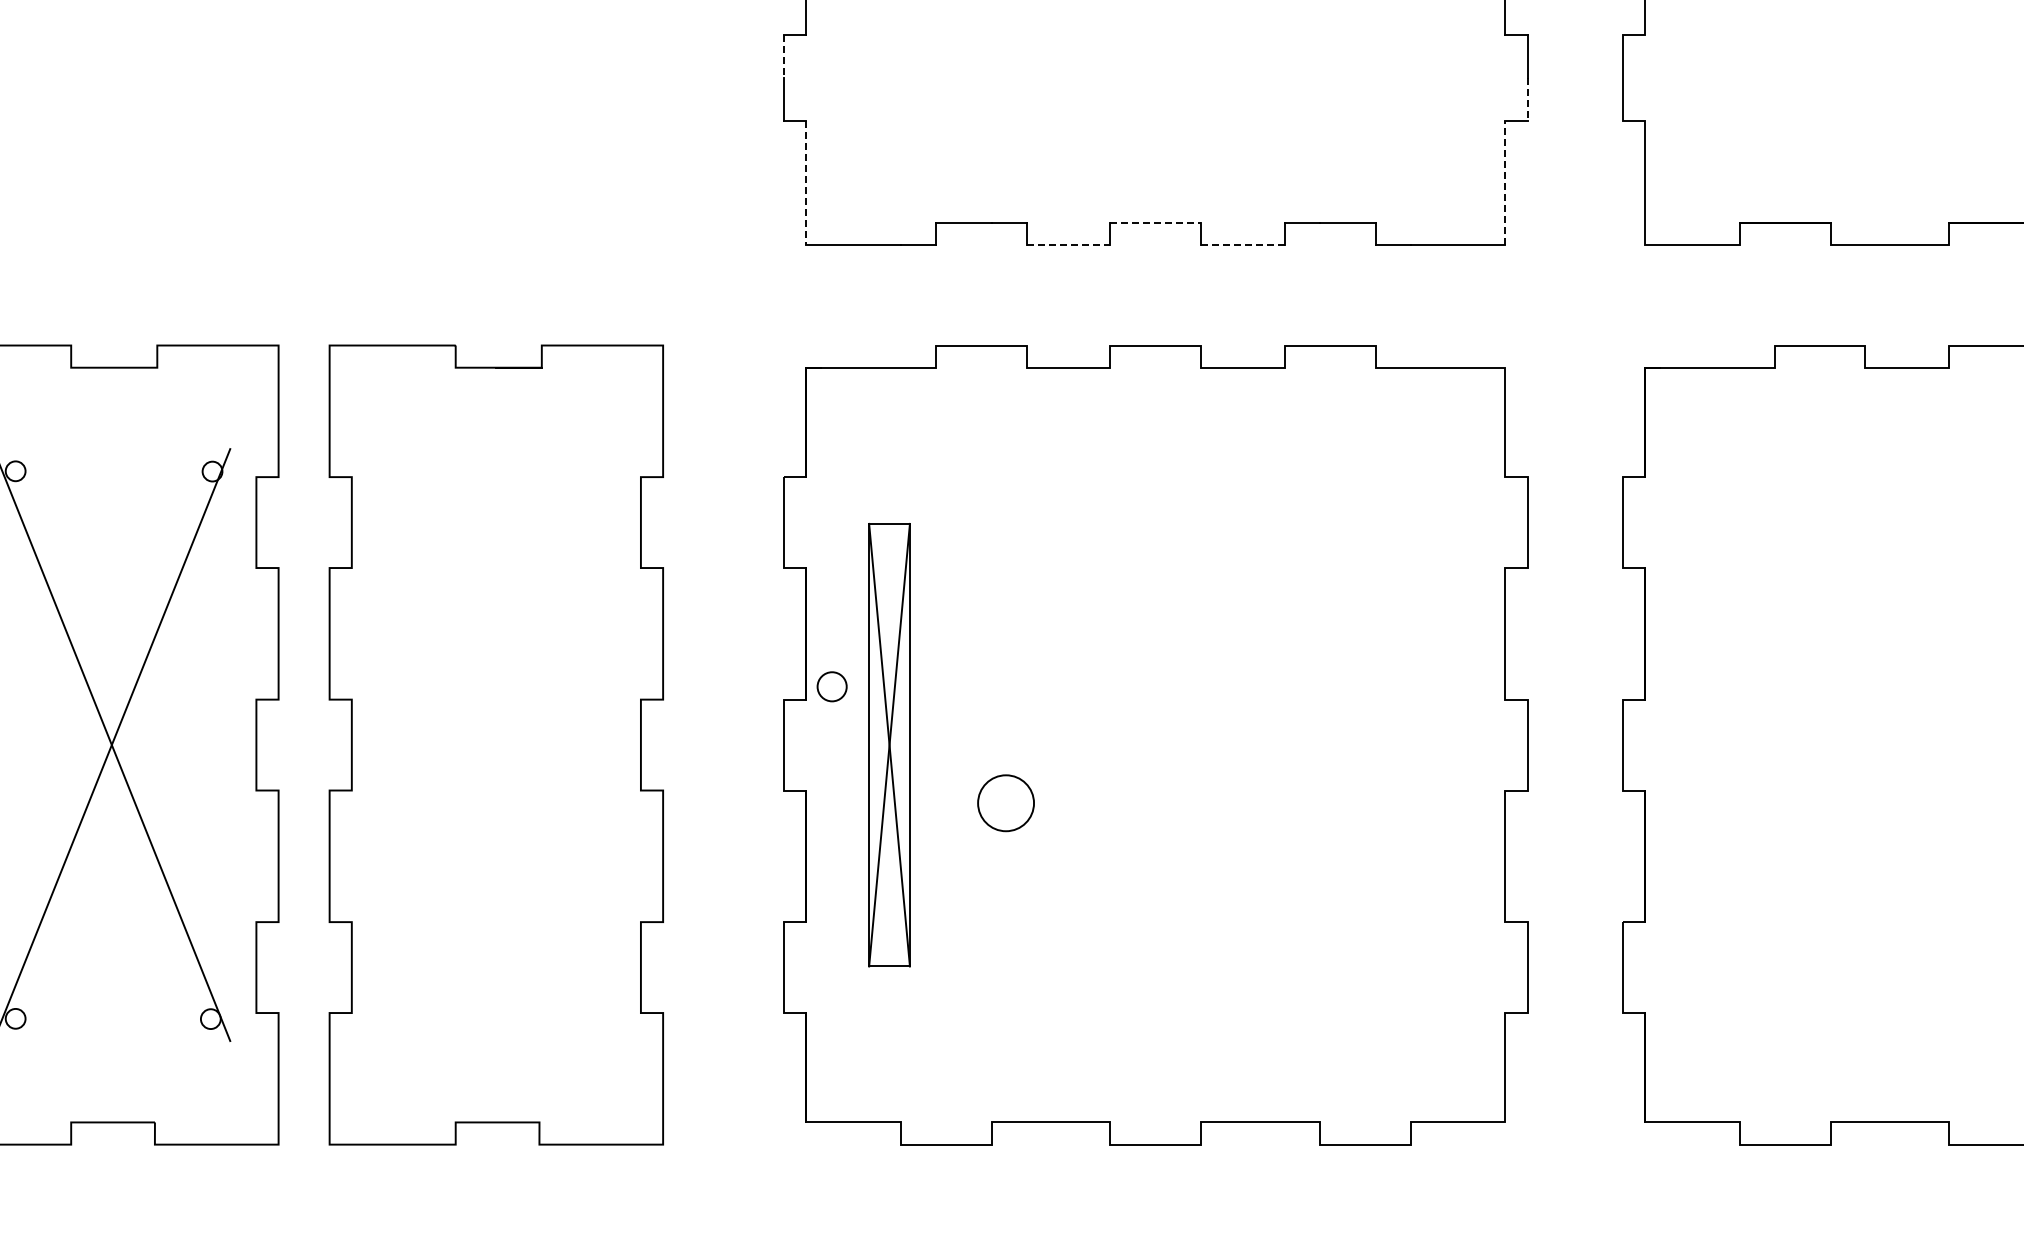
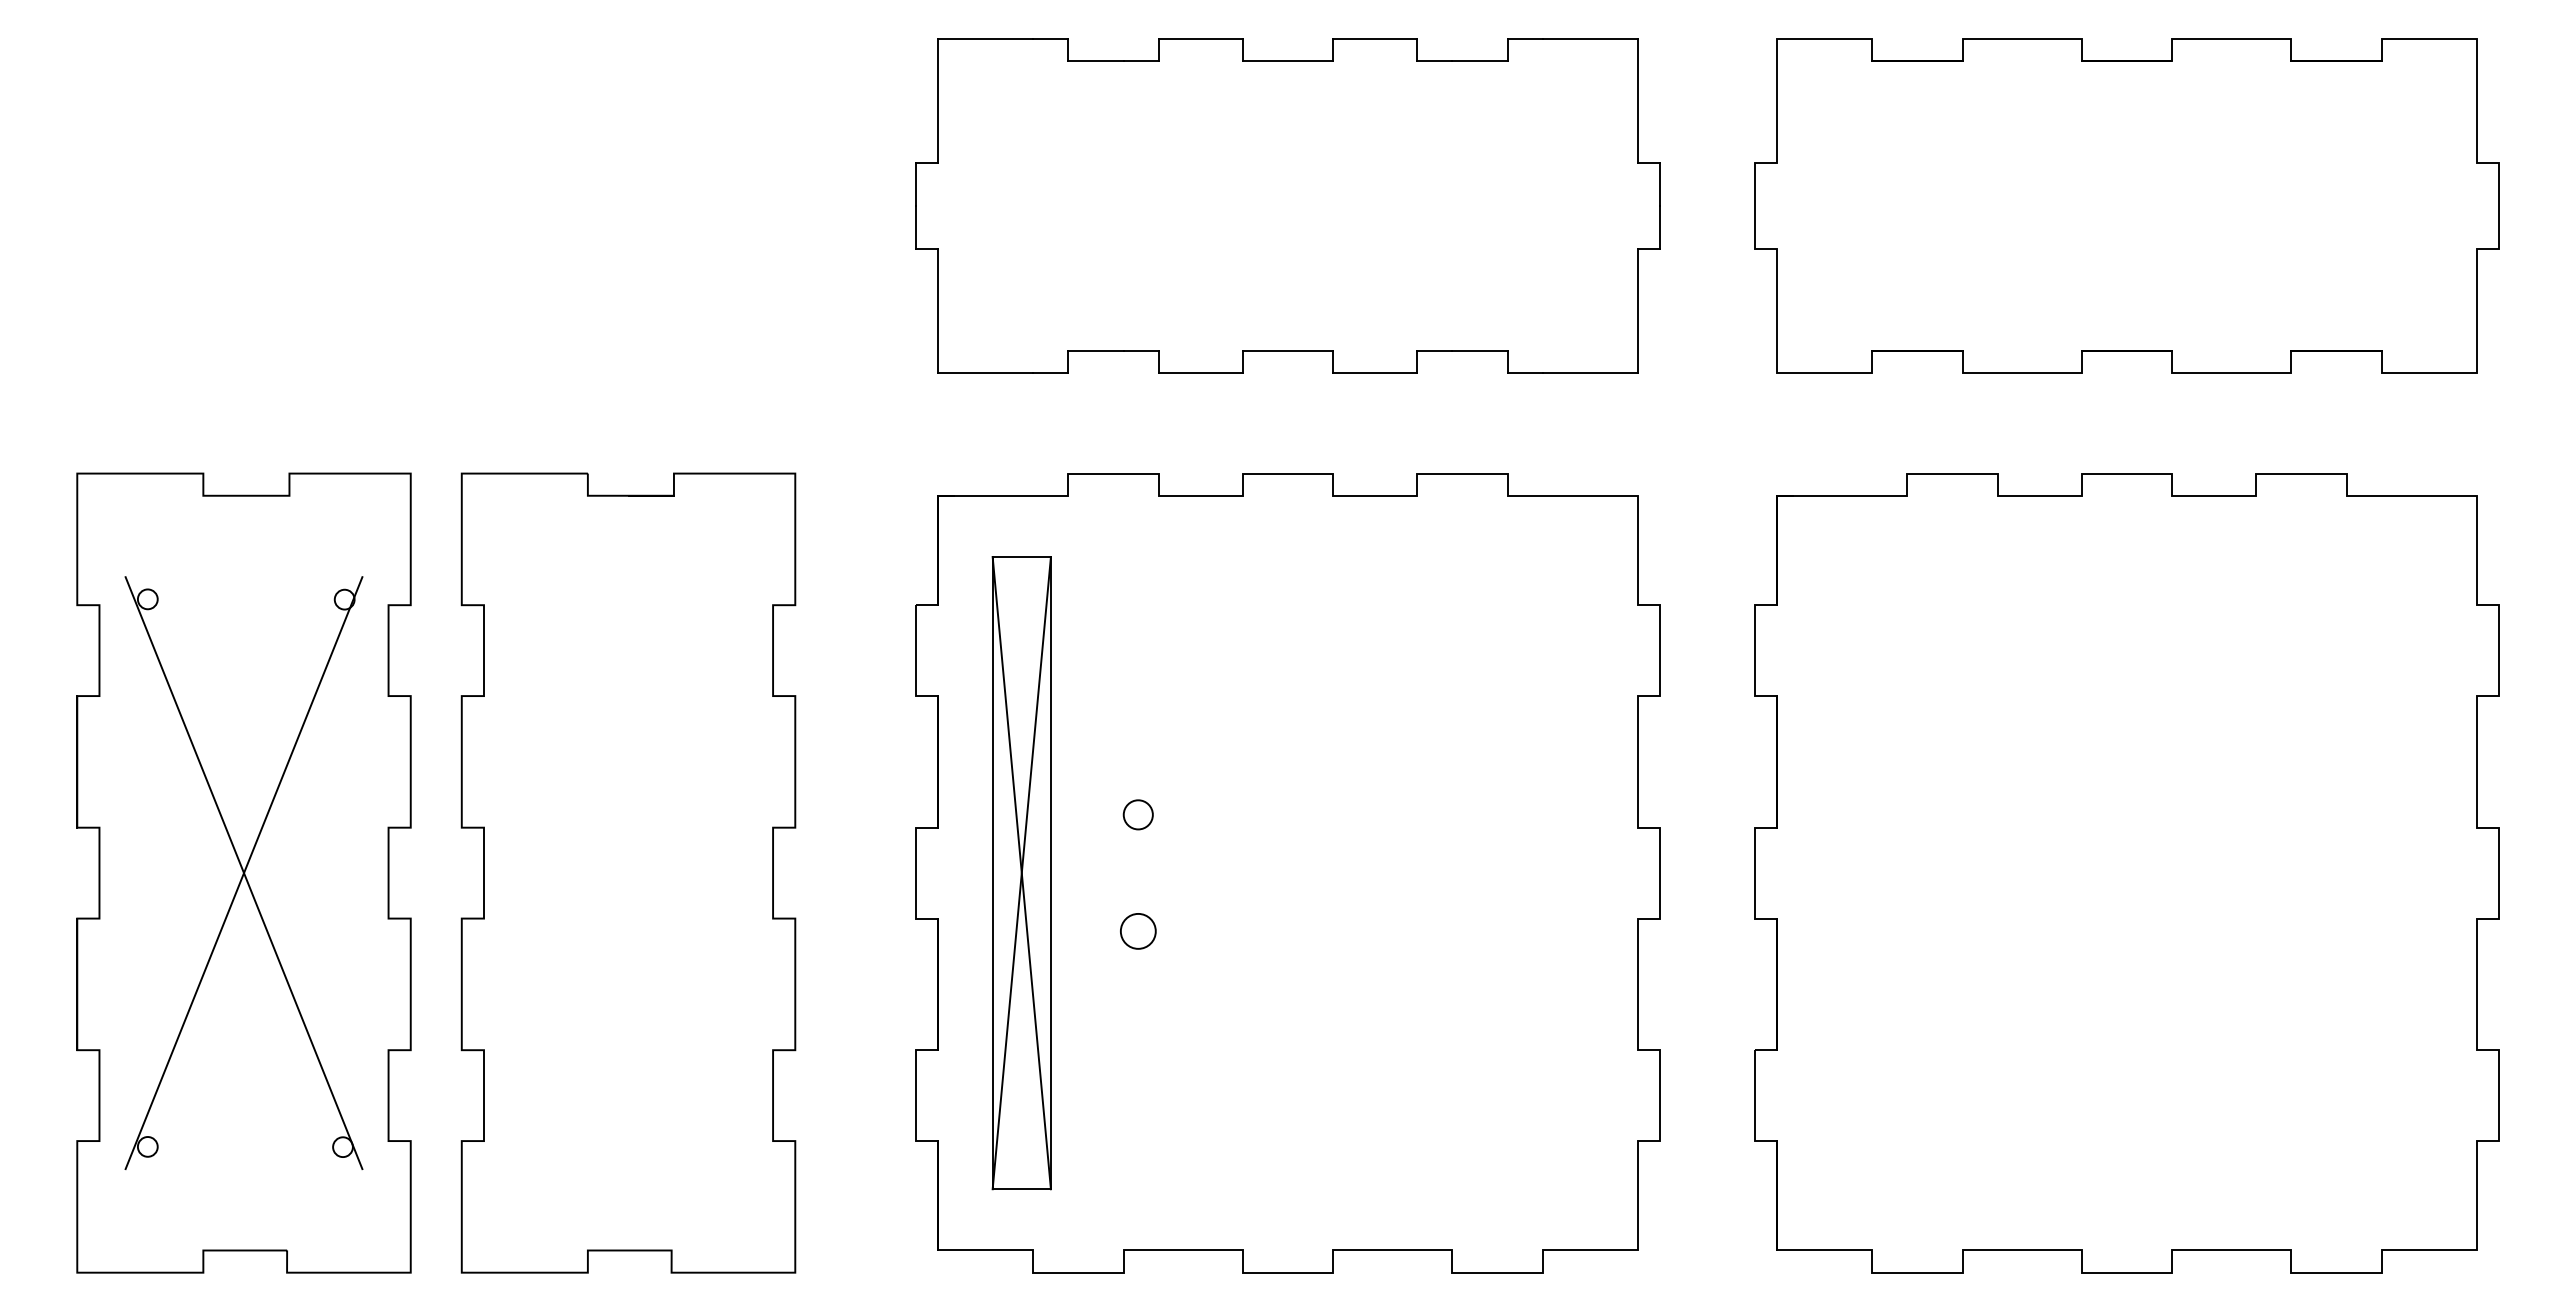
line: (784, 56) -> (916, 184), dashed -> solid
line: (1527, 99) -> (1659, 227), dashed -> solid
line: (806, 182) -> (938, 310), dashed -> solid
line: (1505, 182) -> (1637, 310), dashed -> solid
line: (1156, 222) -> (1288, 350), dashed -> solid
line: (1068, 244) -> (1200, 372), dashed -> solid
line: (1243, 244) -> (1375, 372), dashed -> solid
circle: (831, 686) -> (1137, 814), moved
part: (889, 745) -> (1021, 873), size x1.43
circle: (1006, 803) -> (1138, 931), size x0.62

